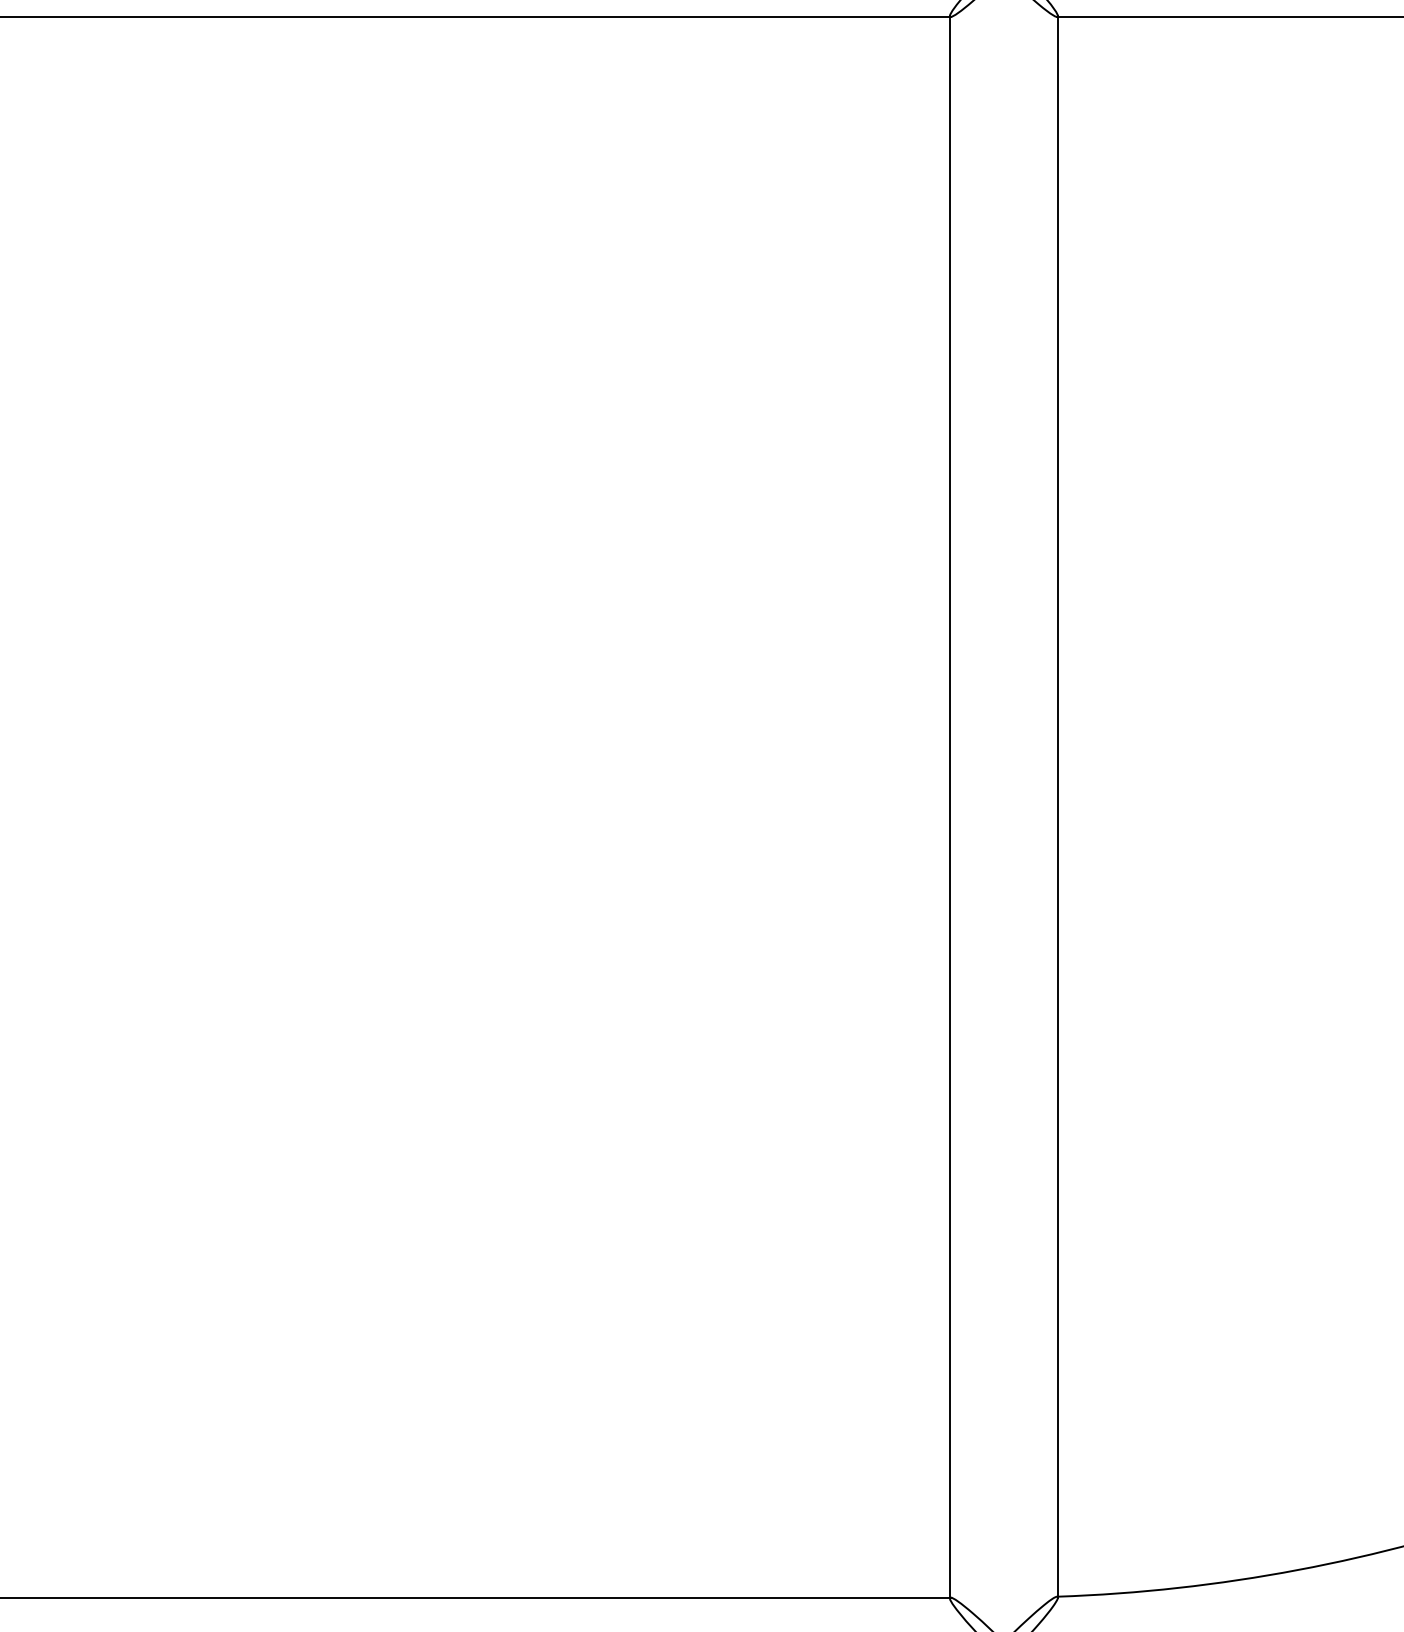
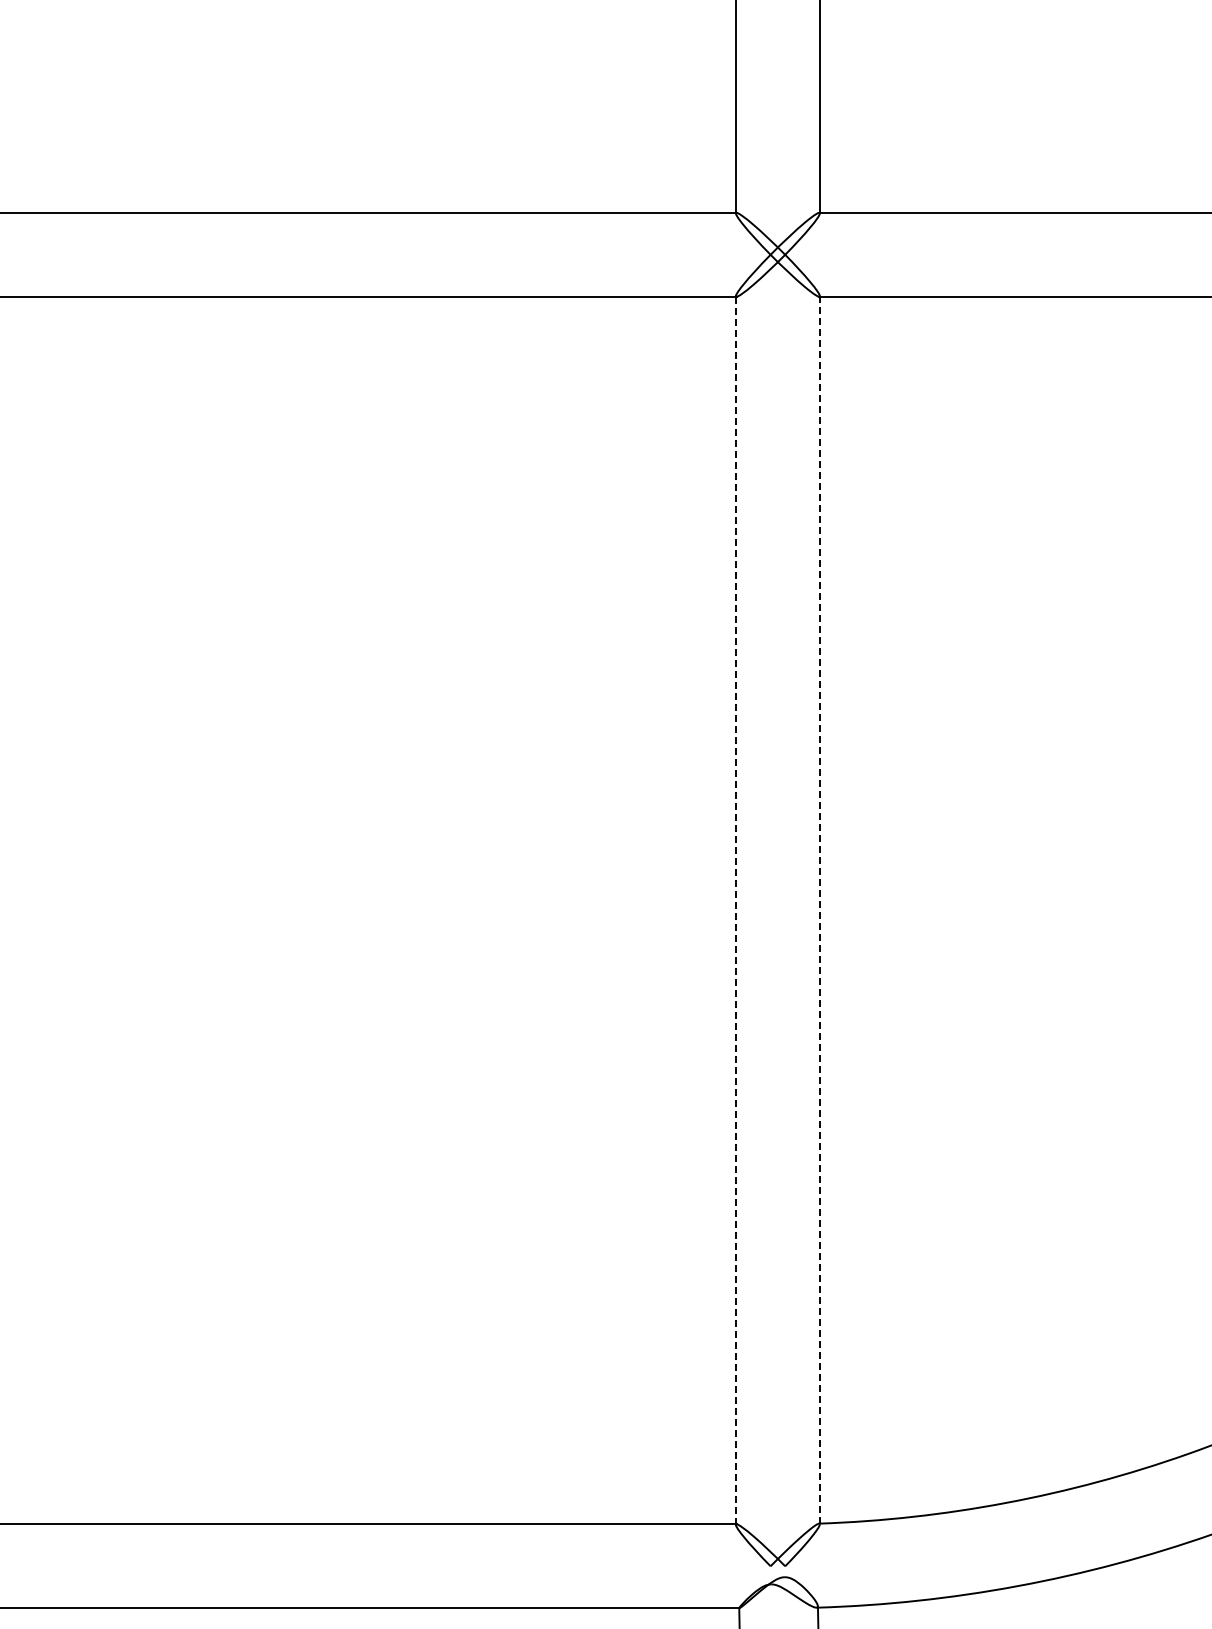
line: (949, 807) -> (735, 910), solid -> dashed
line: (1057, 807) -> (819, 910), solid -> dashed

